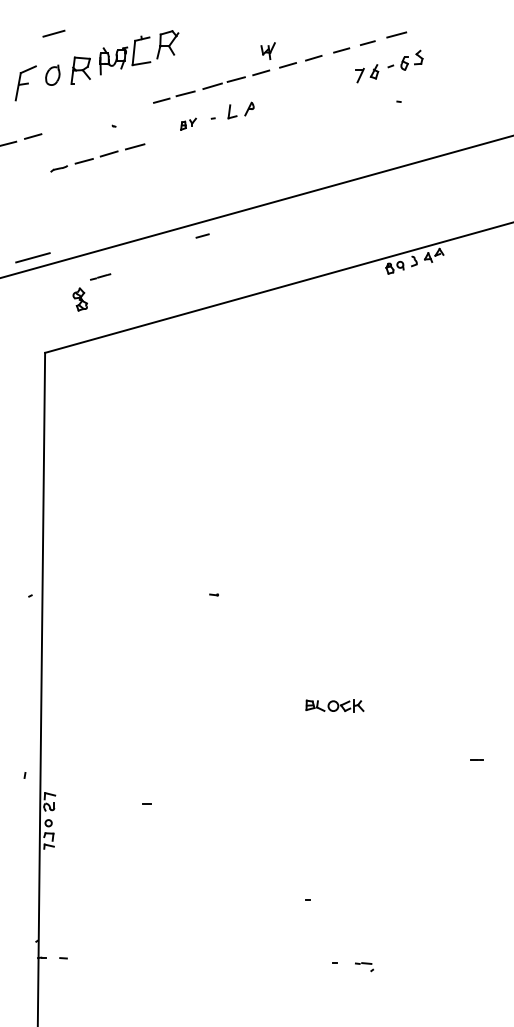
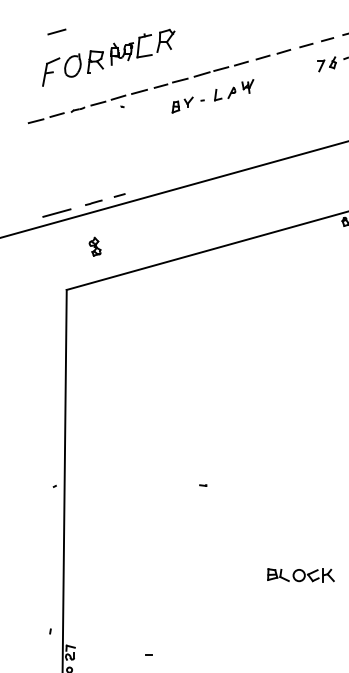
line: (53, 33) -> (56, 31), moved
part: (267, 50) -> (247, 85), moved
part: (52, 75) -> (72, 65), size x1.43
part: (188, 124) -> (182, 105), size x1.67
part: (97, 157) -> (109, 100), moved
line: (202, 235) -> (119, 195), moved
line: (100, 276) -> (93, 202), moved
part: (334, 705) -> (300, 574), size x1.43

